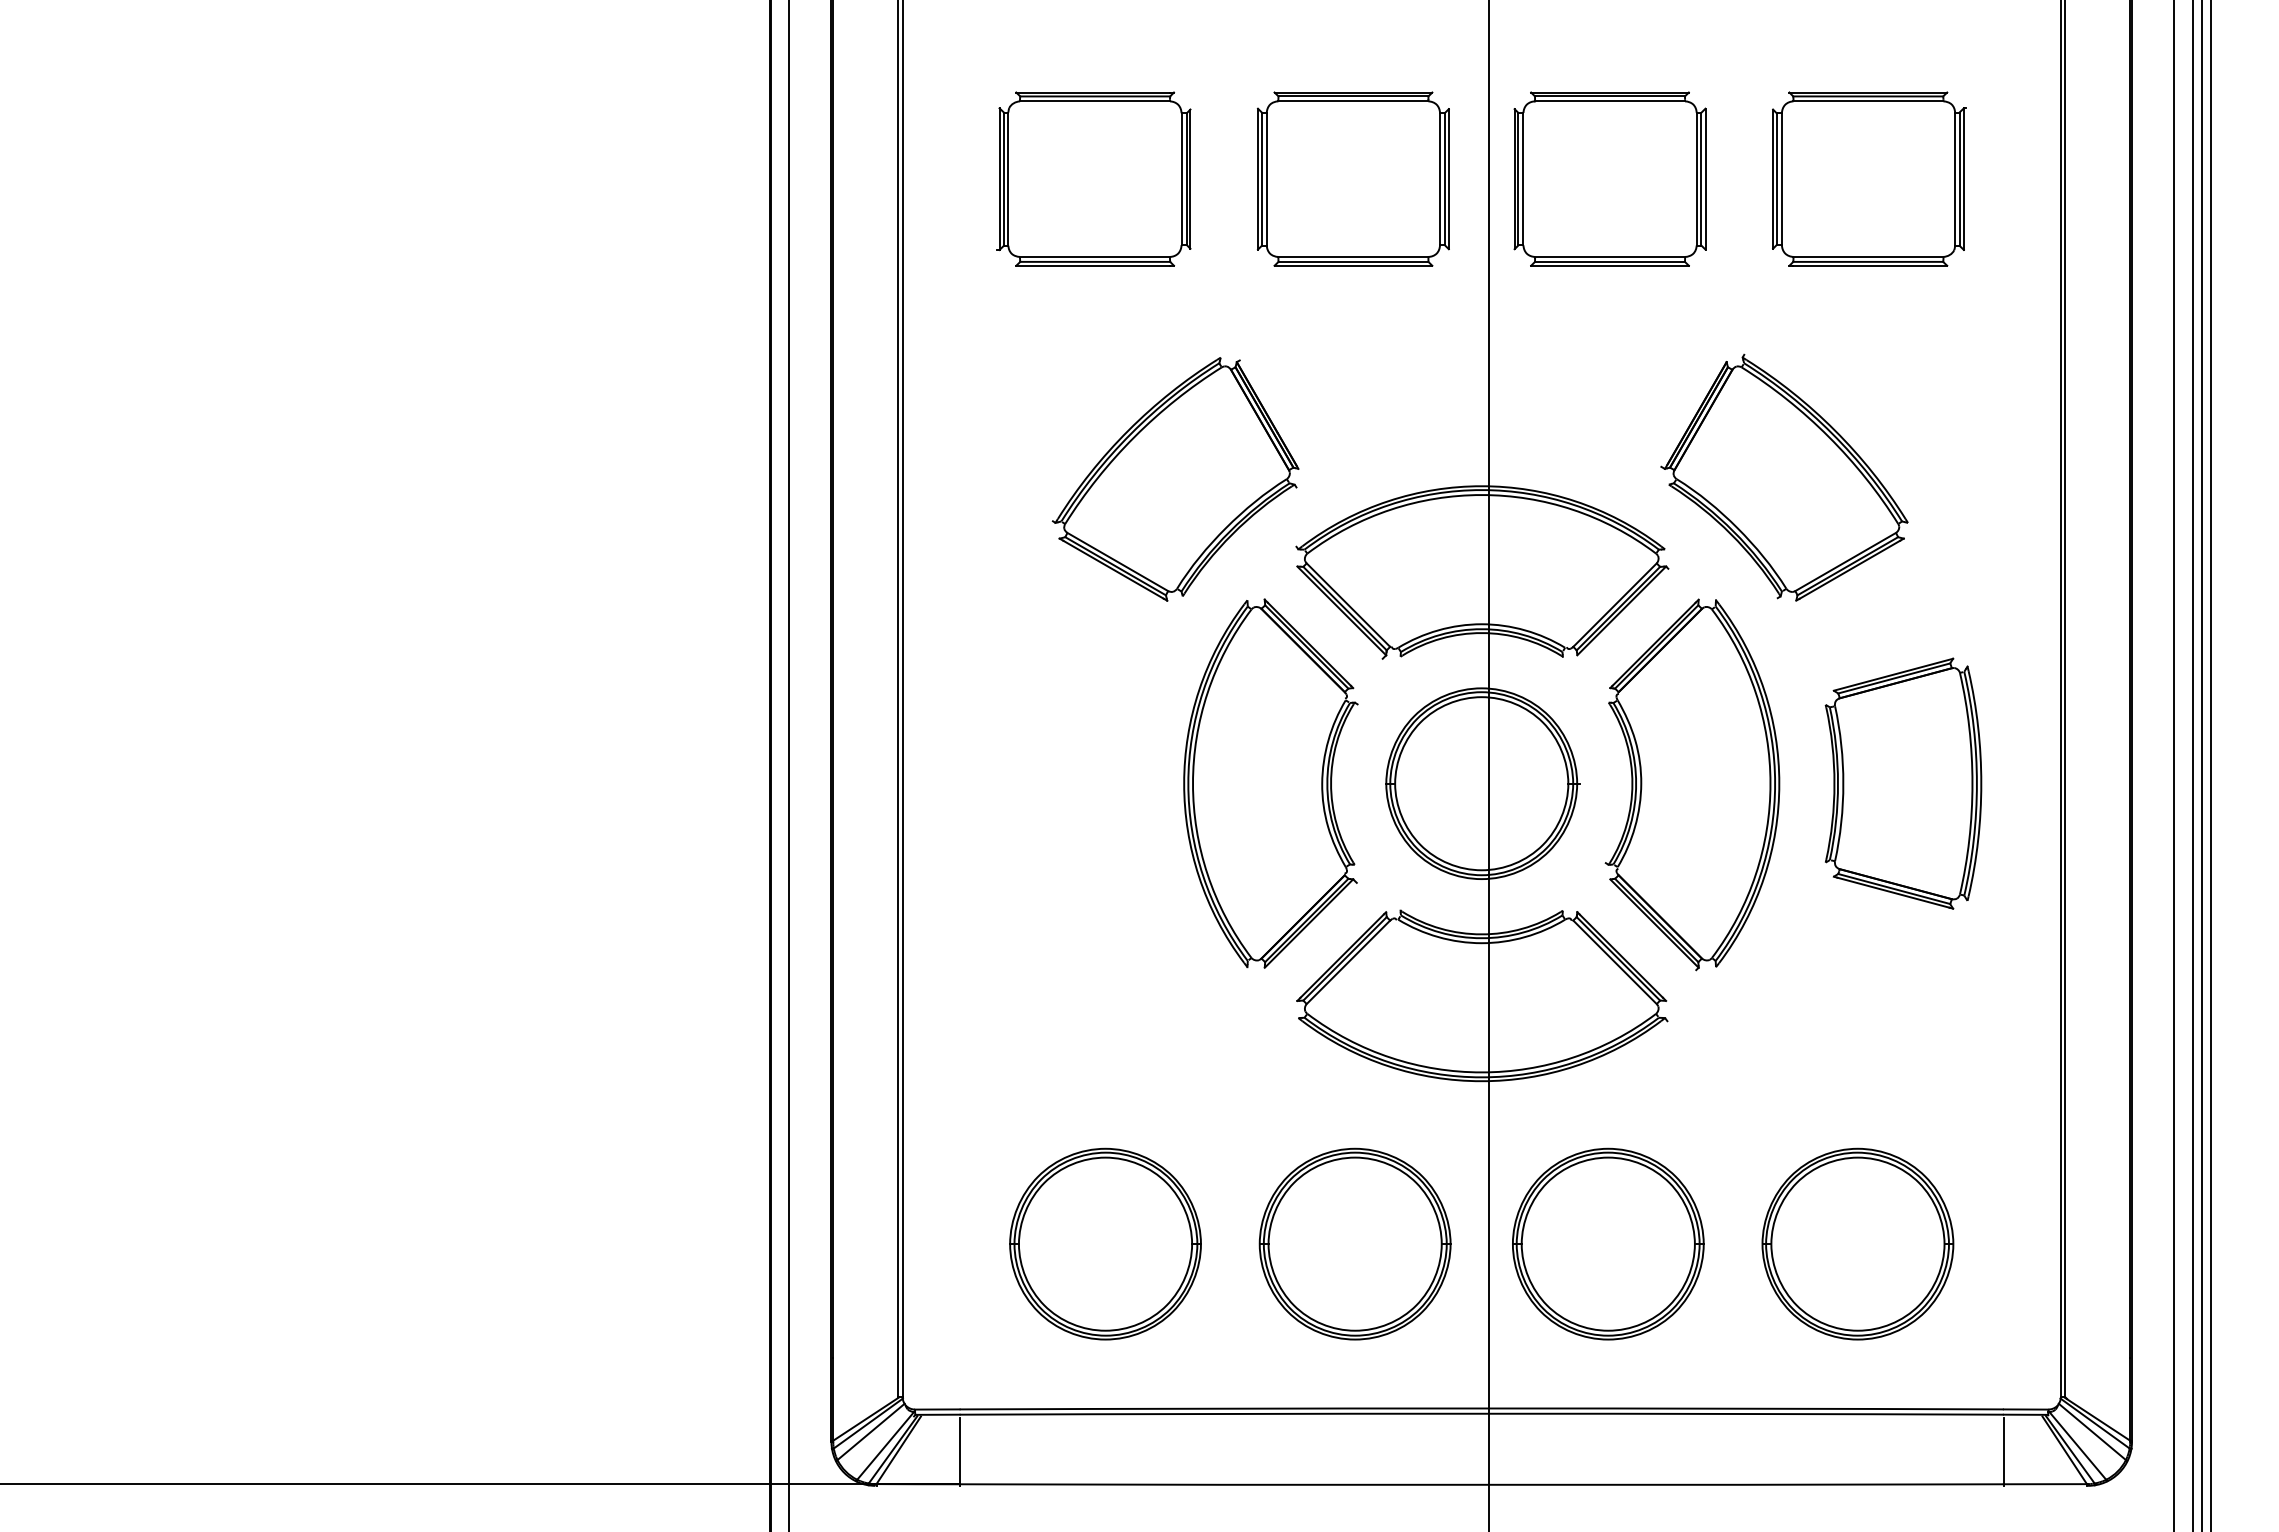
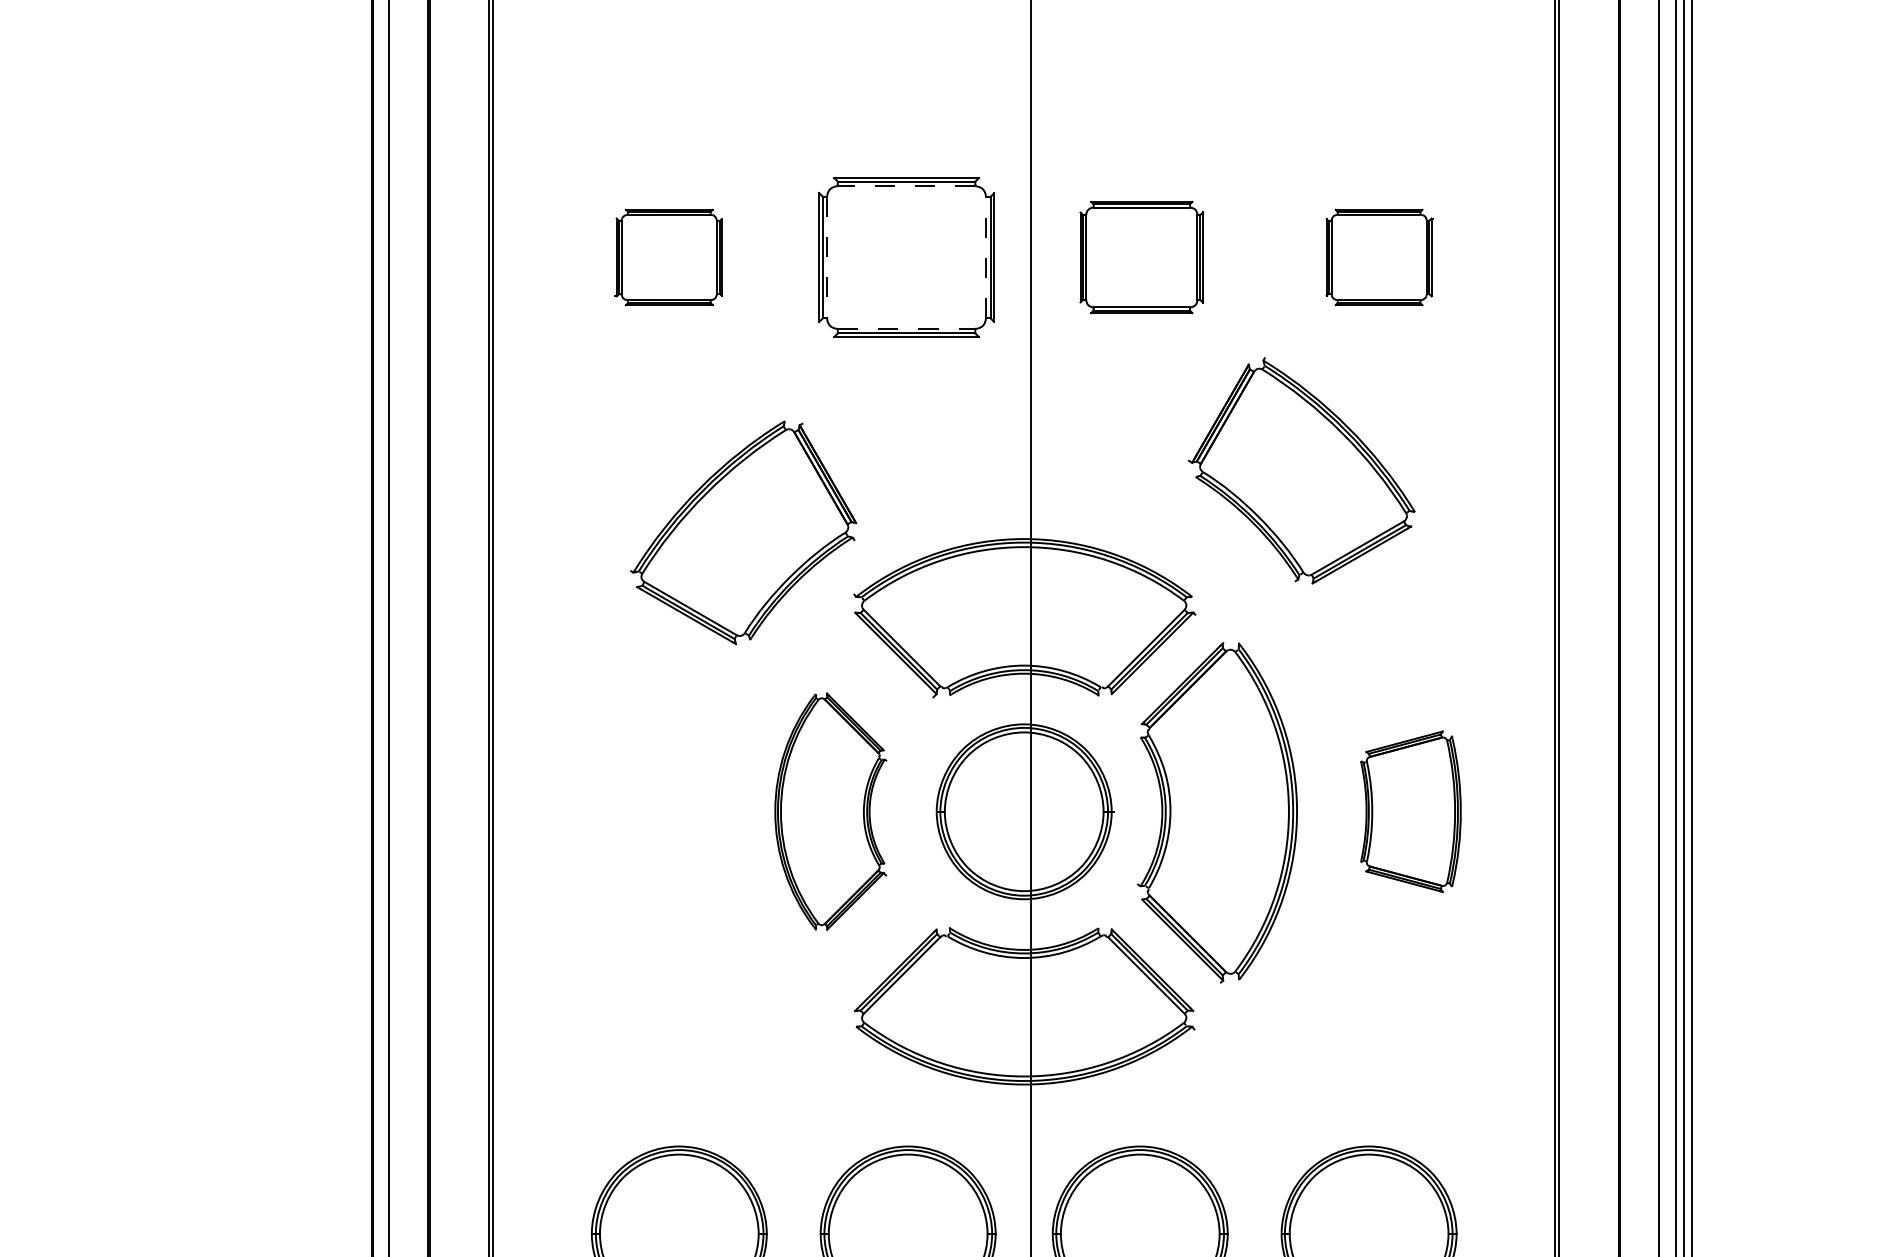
line: (1352, 101) -> (905, 186), solid -> dashed
part: (1093, 178) -> (668, 256), size x0.6
line: (1440, 178) -> (986, 256), solid -> dashed
part: (1609, 178) -> (1141, 256), size x0.7
part: (1869, 178) -> (1379, 256), size x0.6
line: (1266, 179) -> (826, 257), solid -> dashed
line: (1353, 256) -> (906, 328), solid -> dashed
part: (1784, 477) -> (1301, 470), moved
part: (1270, 783) -> (830, 811), size x0.7
part: (1903, 783) -> (1410, 811), size x0.7

